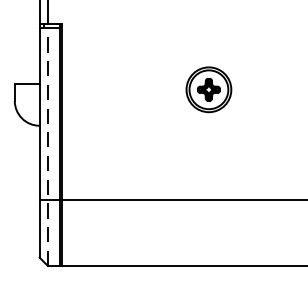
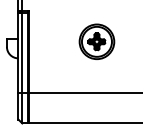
part: (207, 89) -> (96, 41), size x1.67
line: (48, 145) -> (22, 67), dashed -> solid

